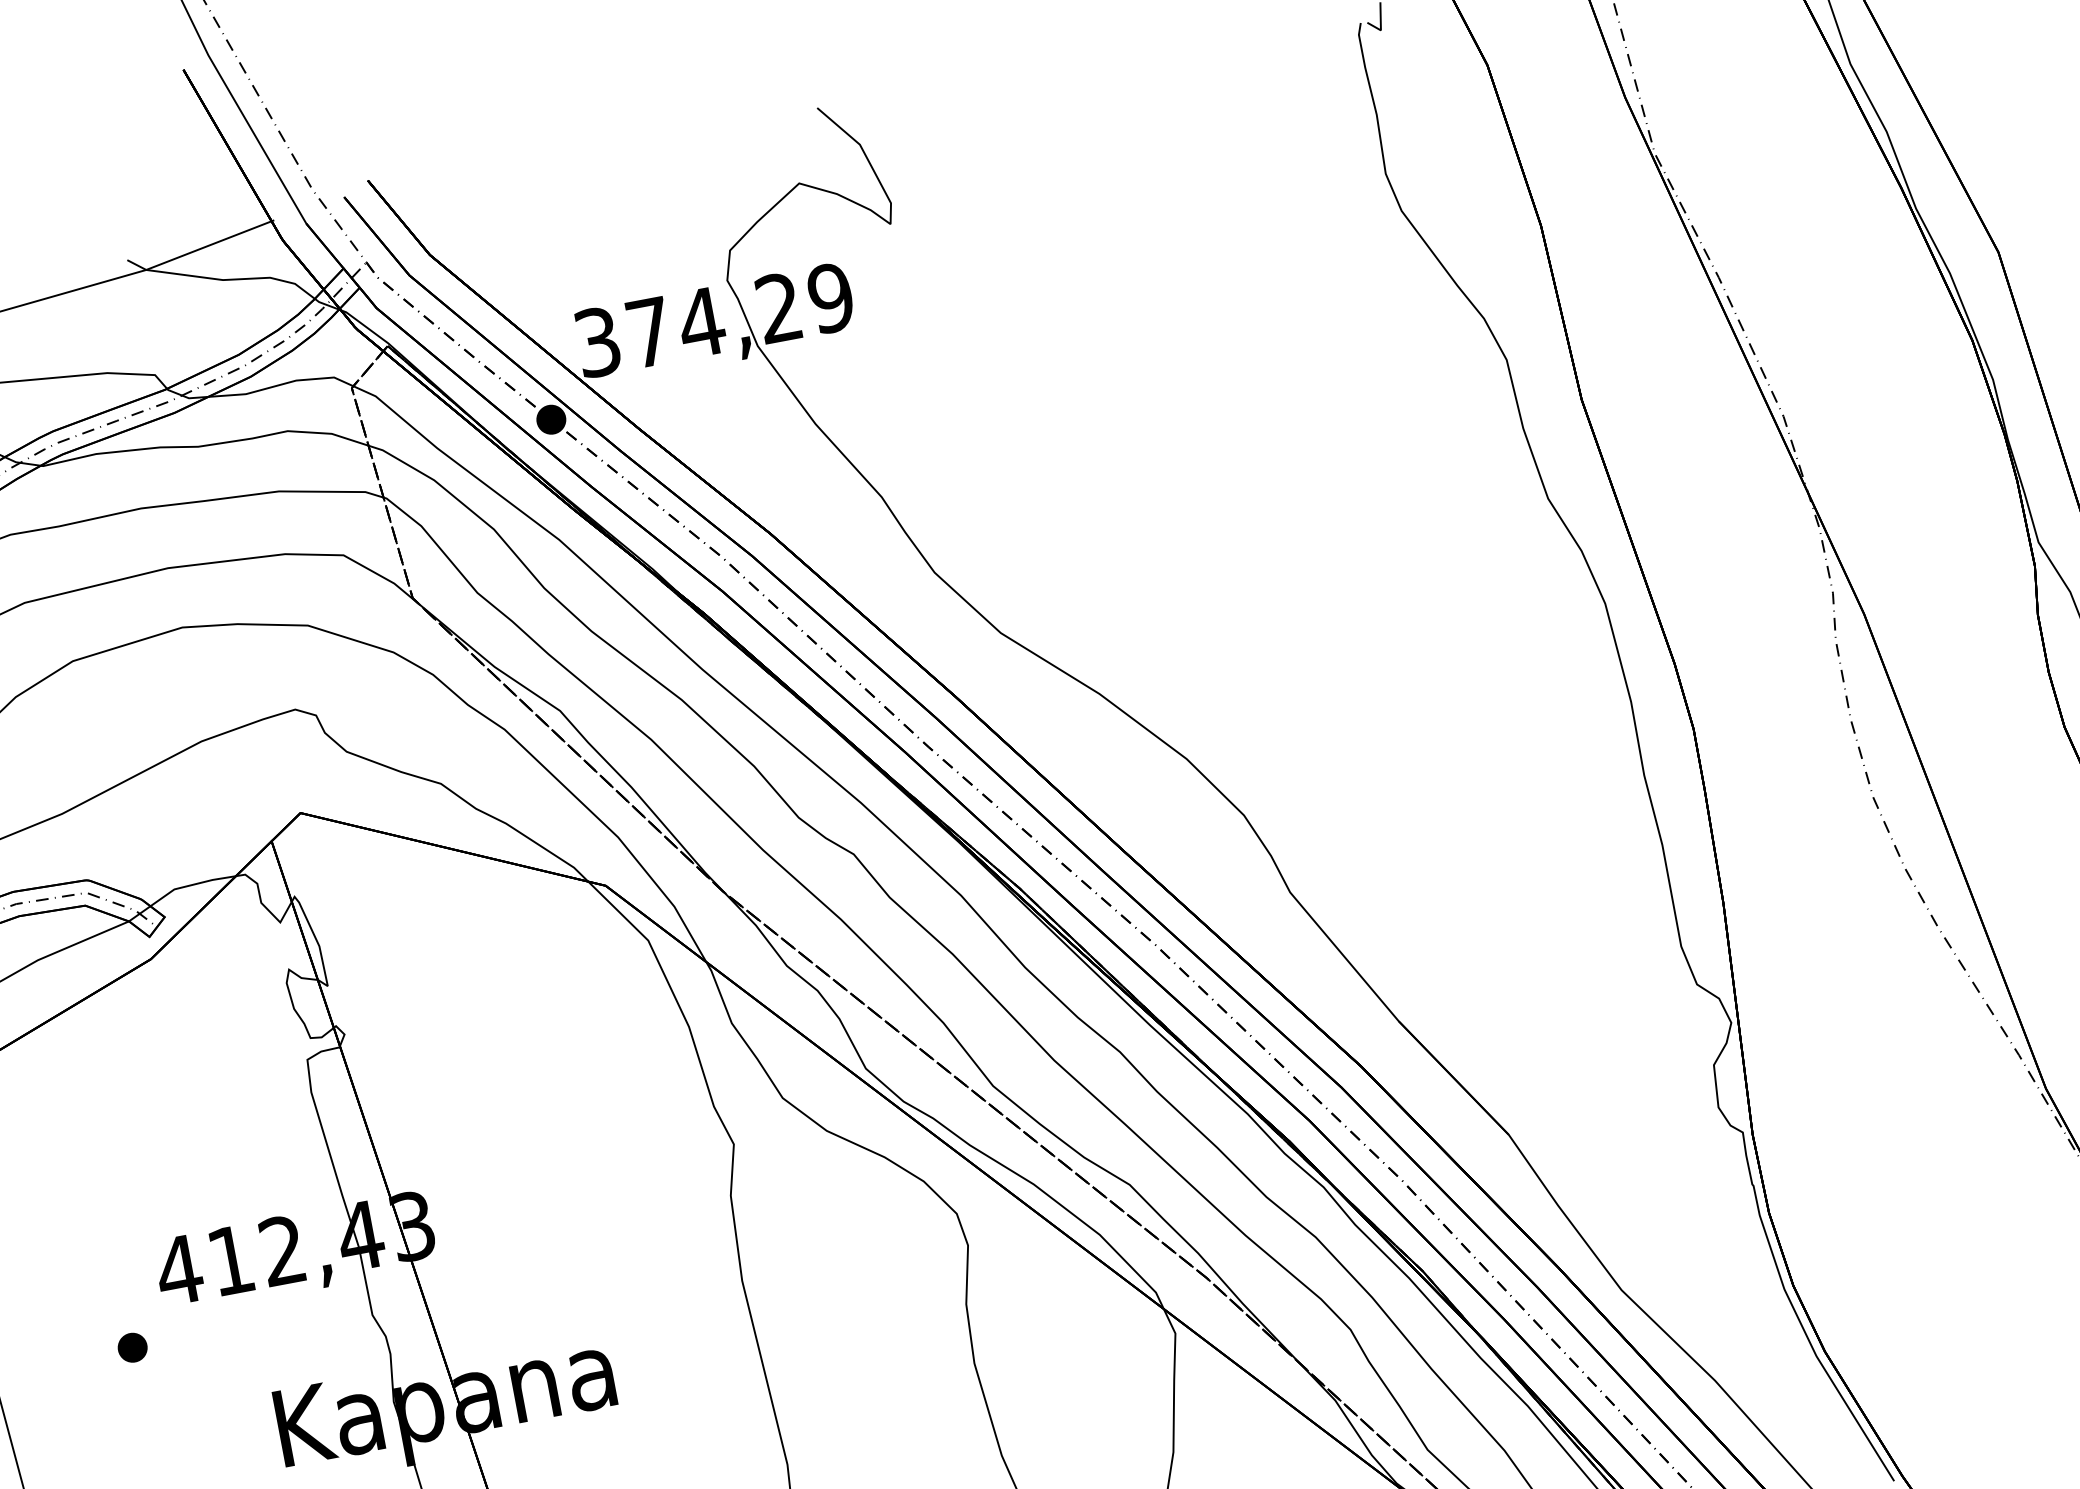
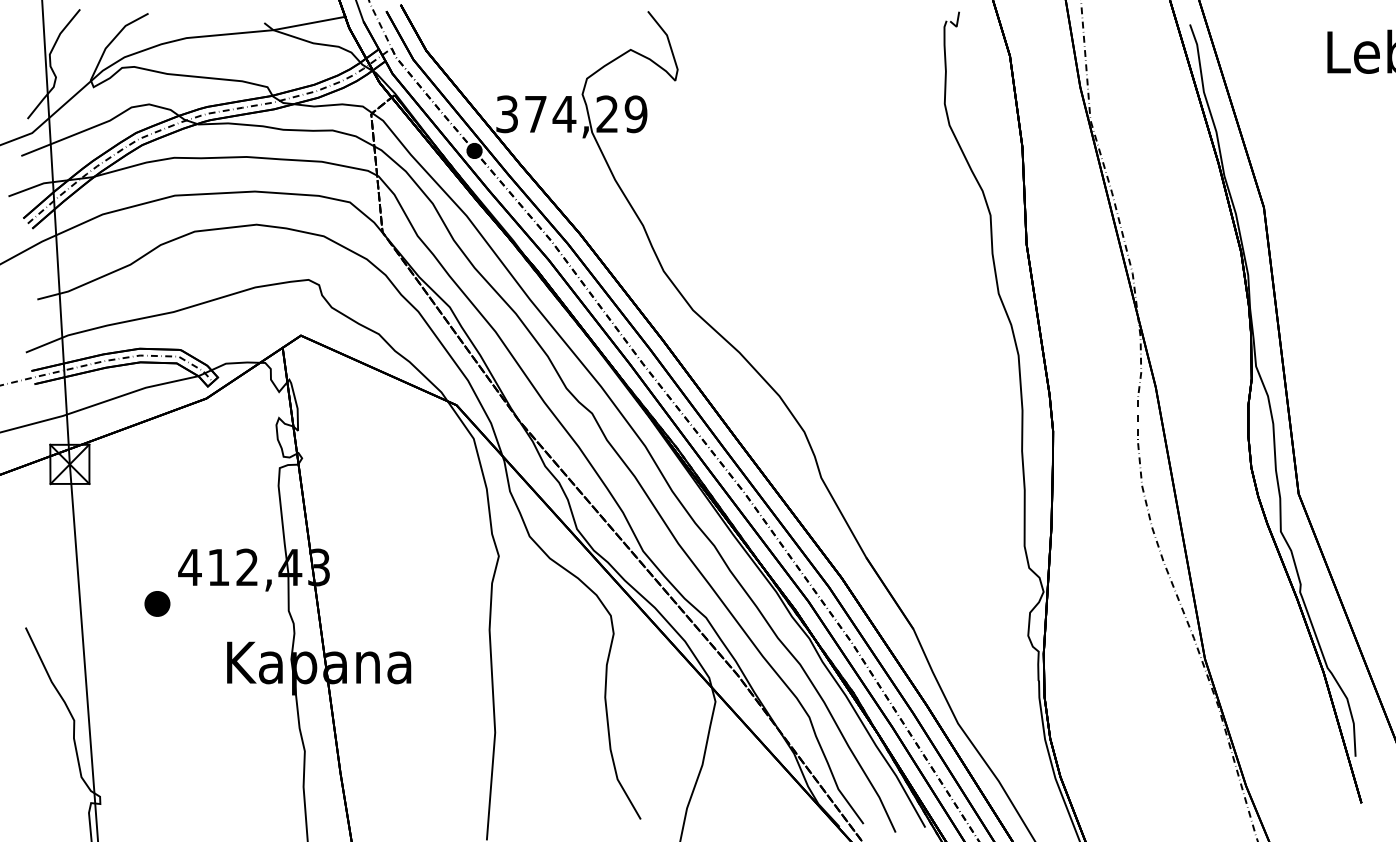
part: (132, 1348) -> (157, 604), size x1.6

